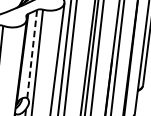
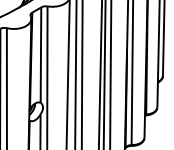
line: (31, 54) -> (40, 55), dashed -> solid

